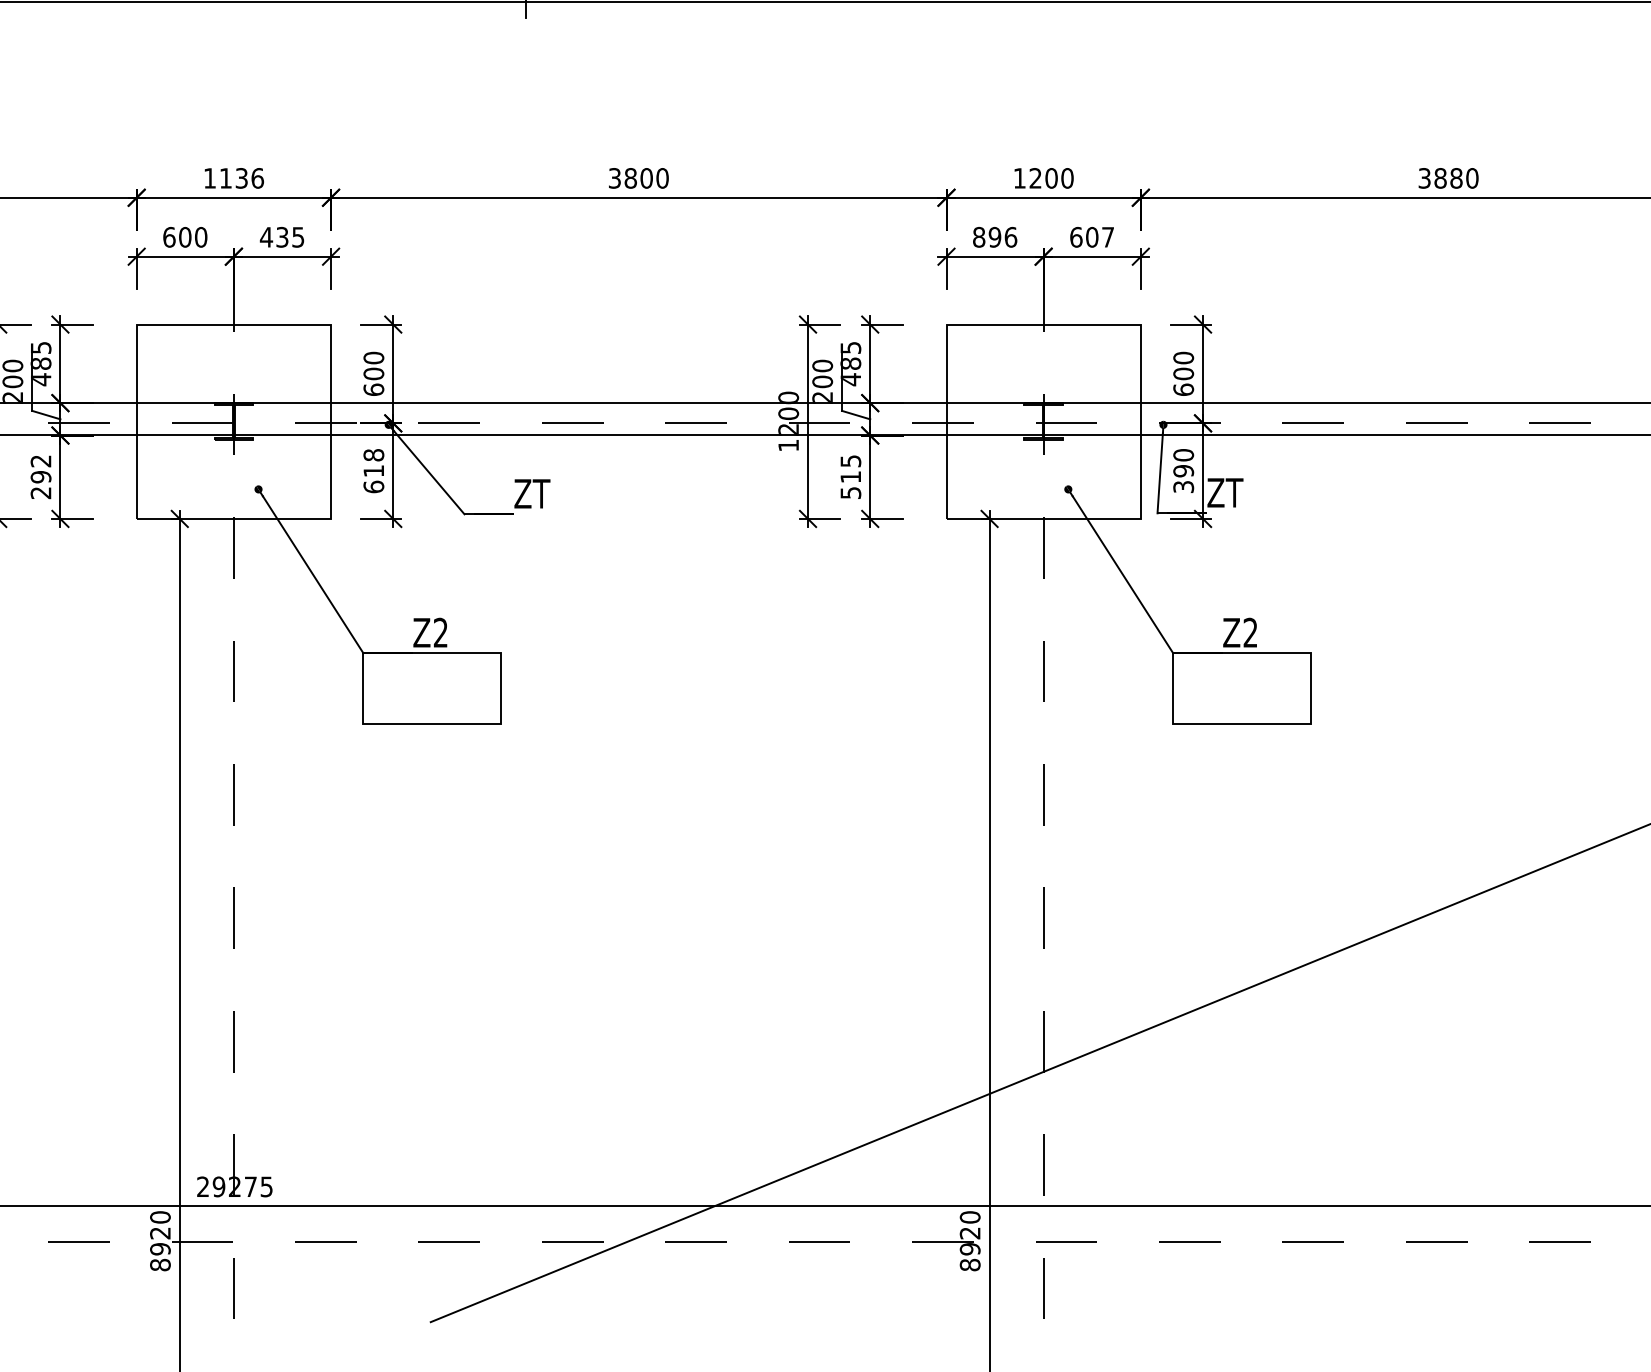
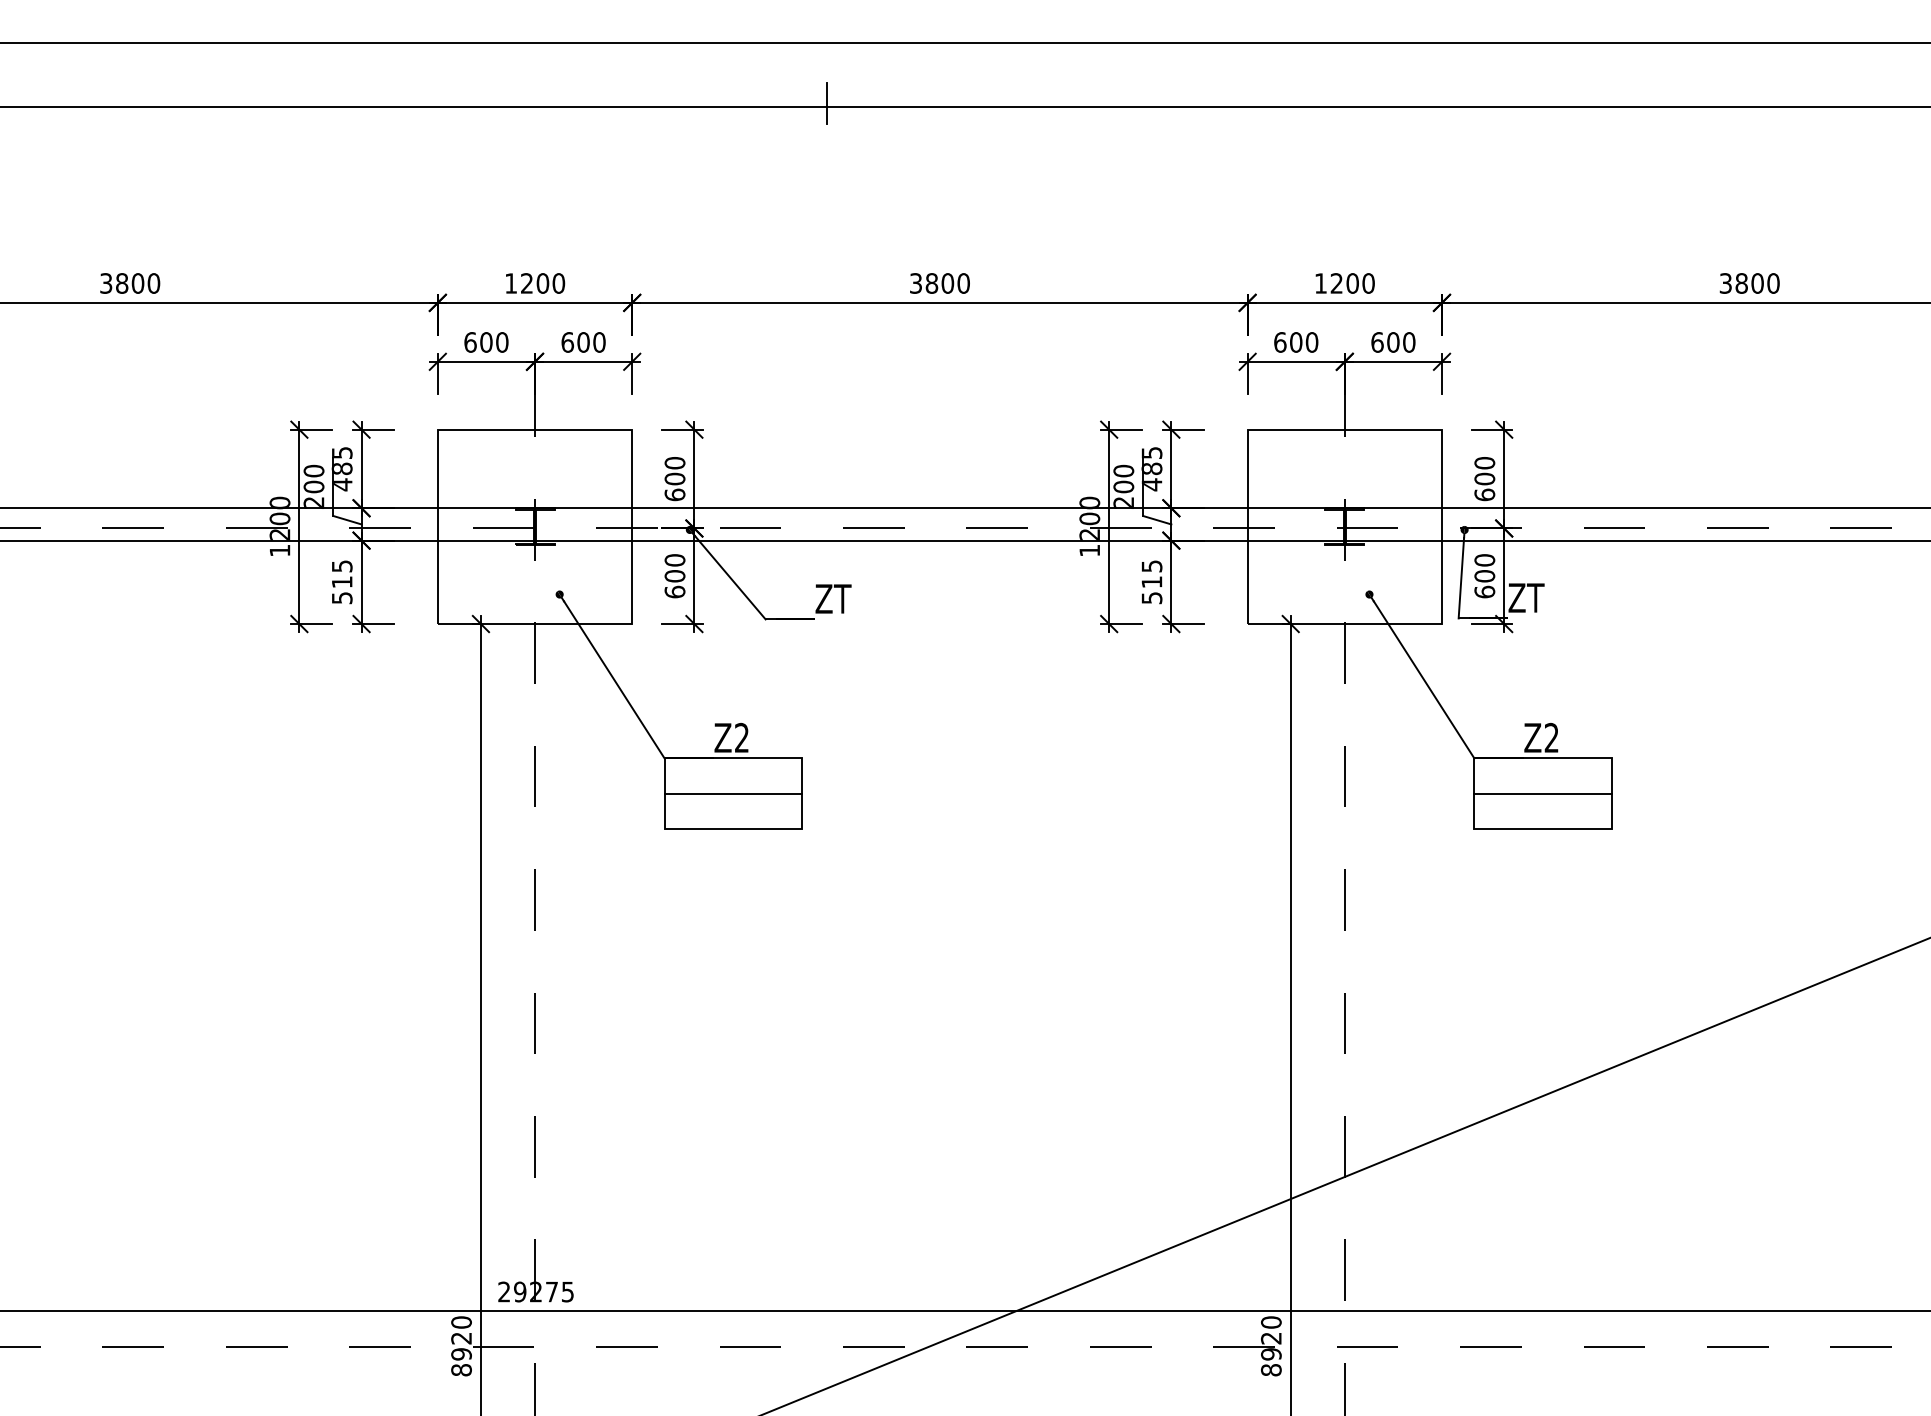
text: (242, 178) -> (543, 283), 1136 -> 1200
text: (1456, 178) -> (1757, 283), 3880 -> 3800
text: (282, 237) -> (583, 342), 435 -> 600
text: (995, 237) -> (1296, 342), 896 -> 600
text: (1108, 237) -> (1409, 342), 607 -> 600
text: (373, 463) -> (674, 568), 618 -> 600
text: (40, 477) -> (341, 582), 292 -> 515
text: (1183, 479) -> (1484, 584), 390 -> 600
line: (432, 688) -> (733, 793), added
line: (1242, 688) -> (1543, 793), added

